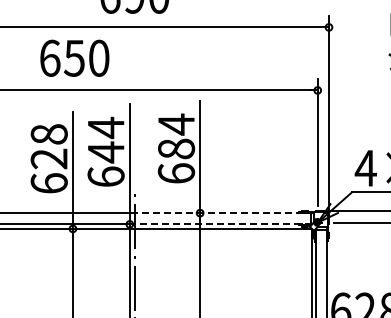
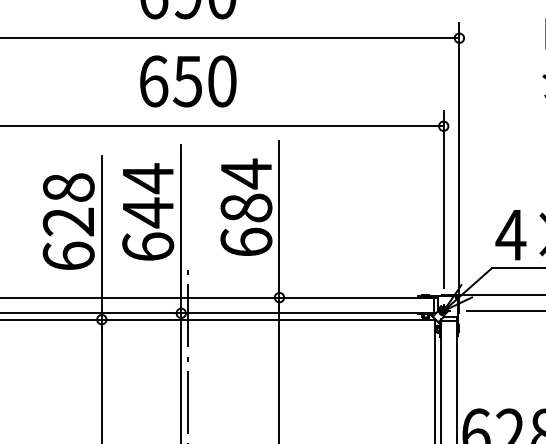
text: (74, 57) -> (187, 80), moved
line: (224, 213) -> (313, 298), dashed -> solid
line: (223, 224) -> (312, 313), dashed -> solid

